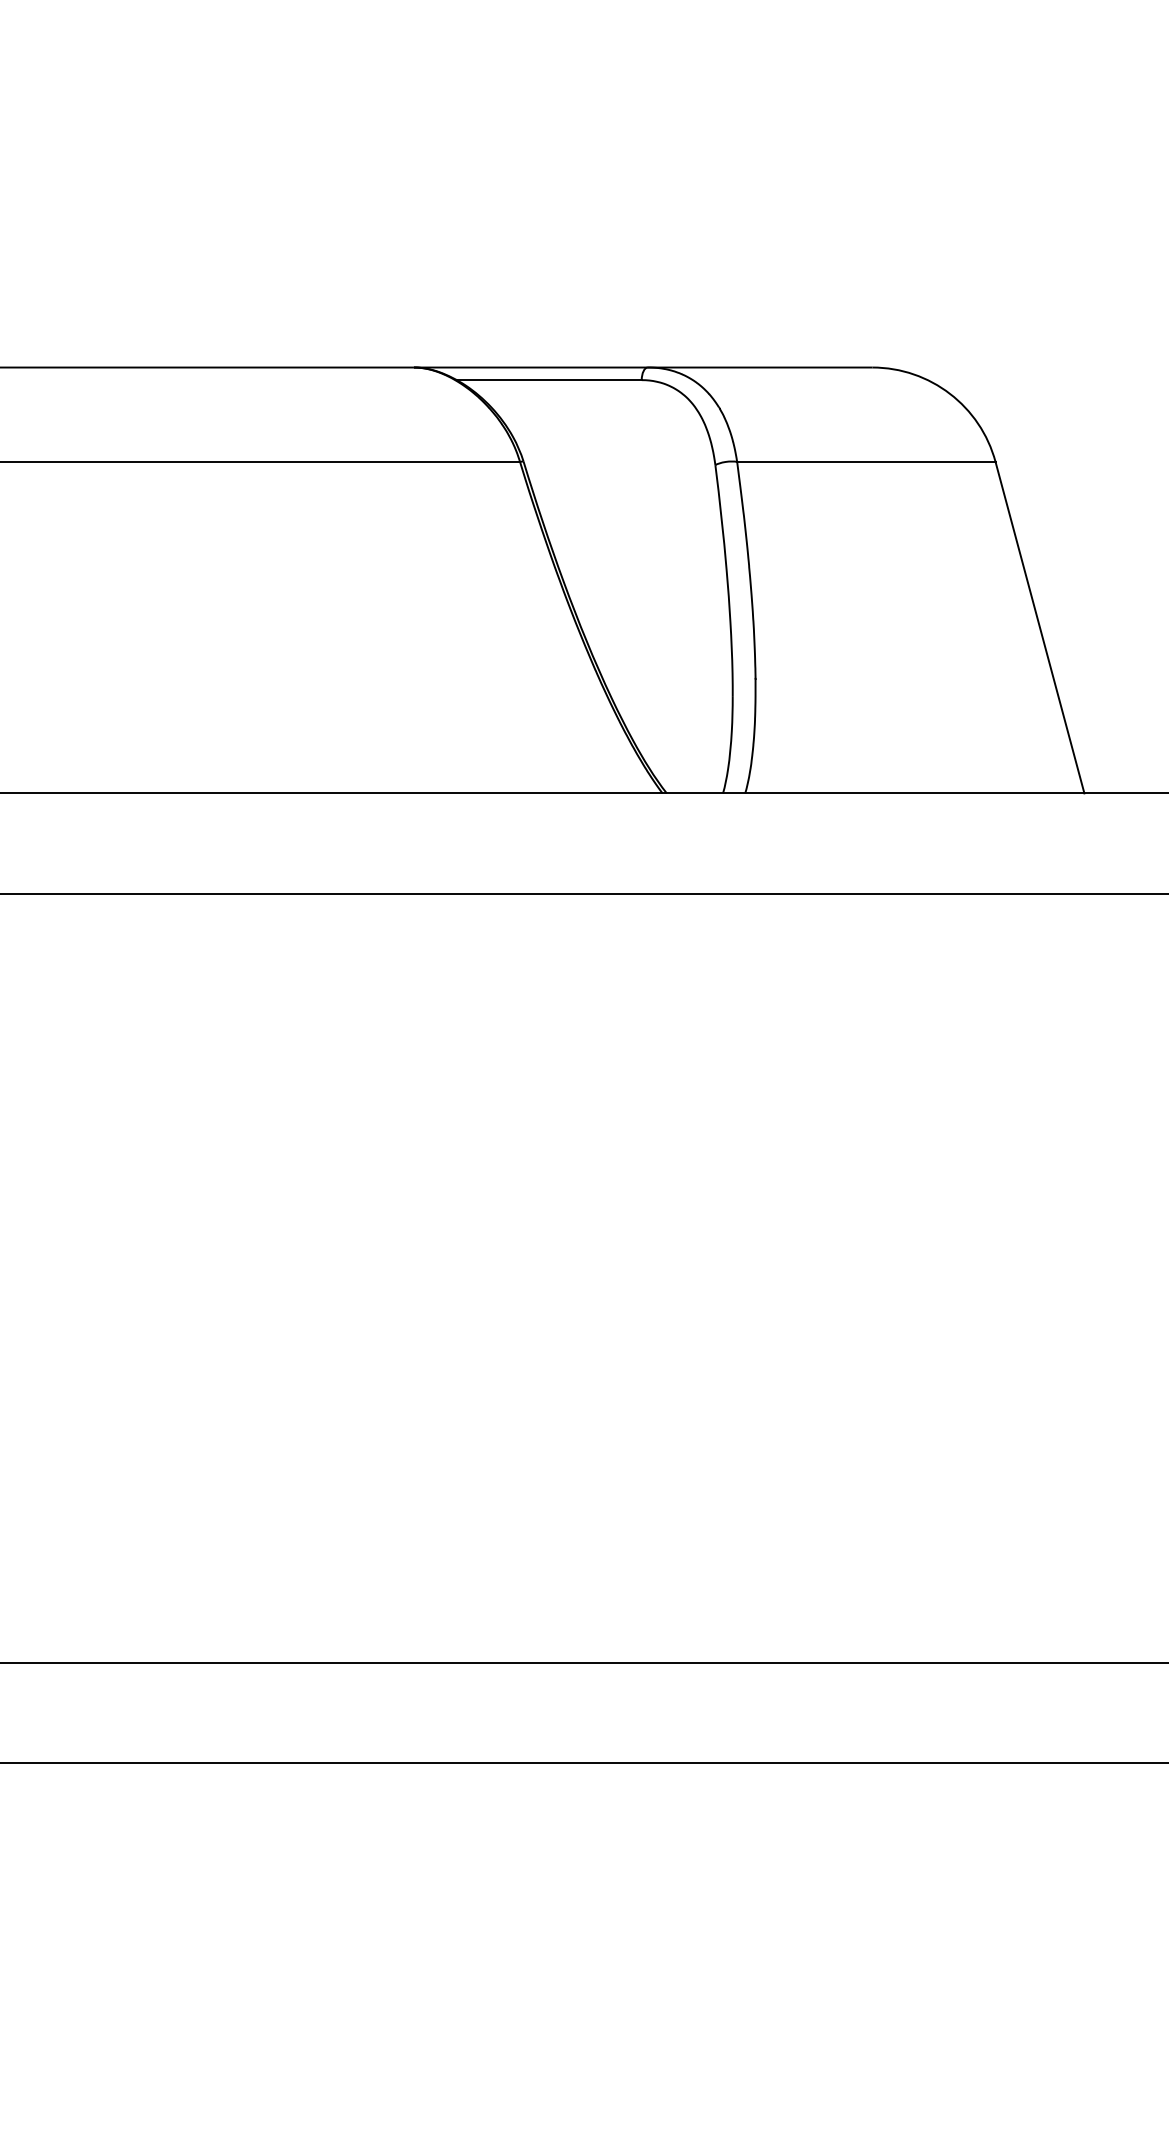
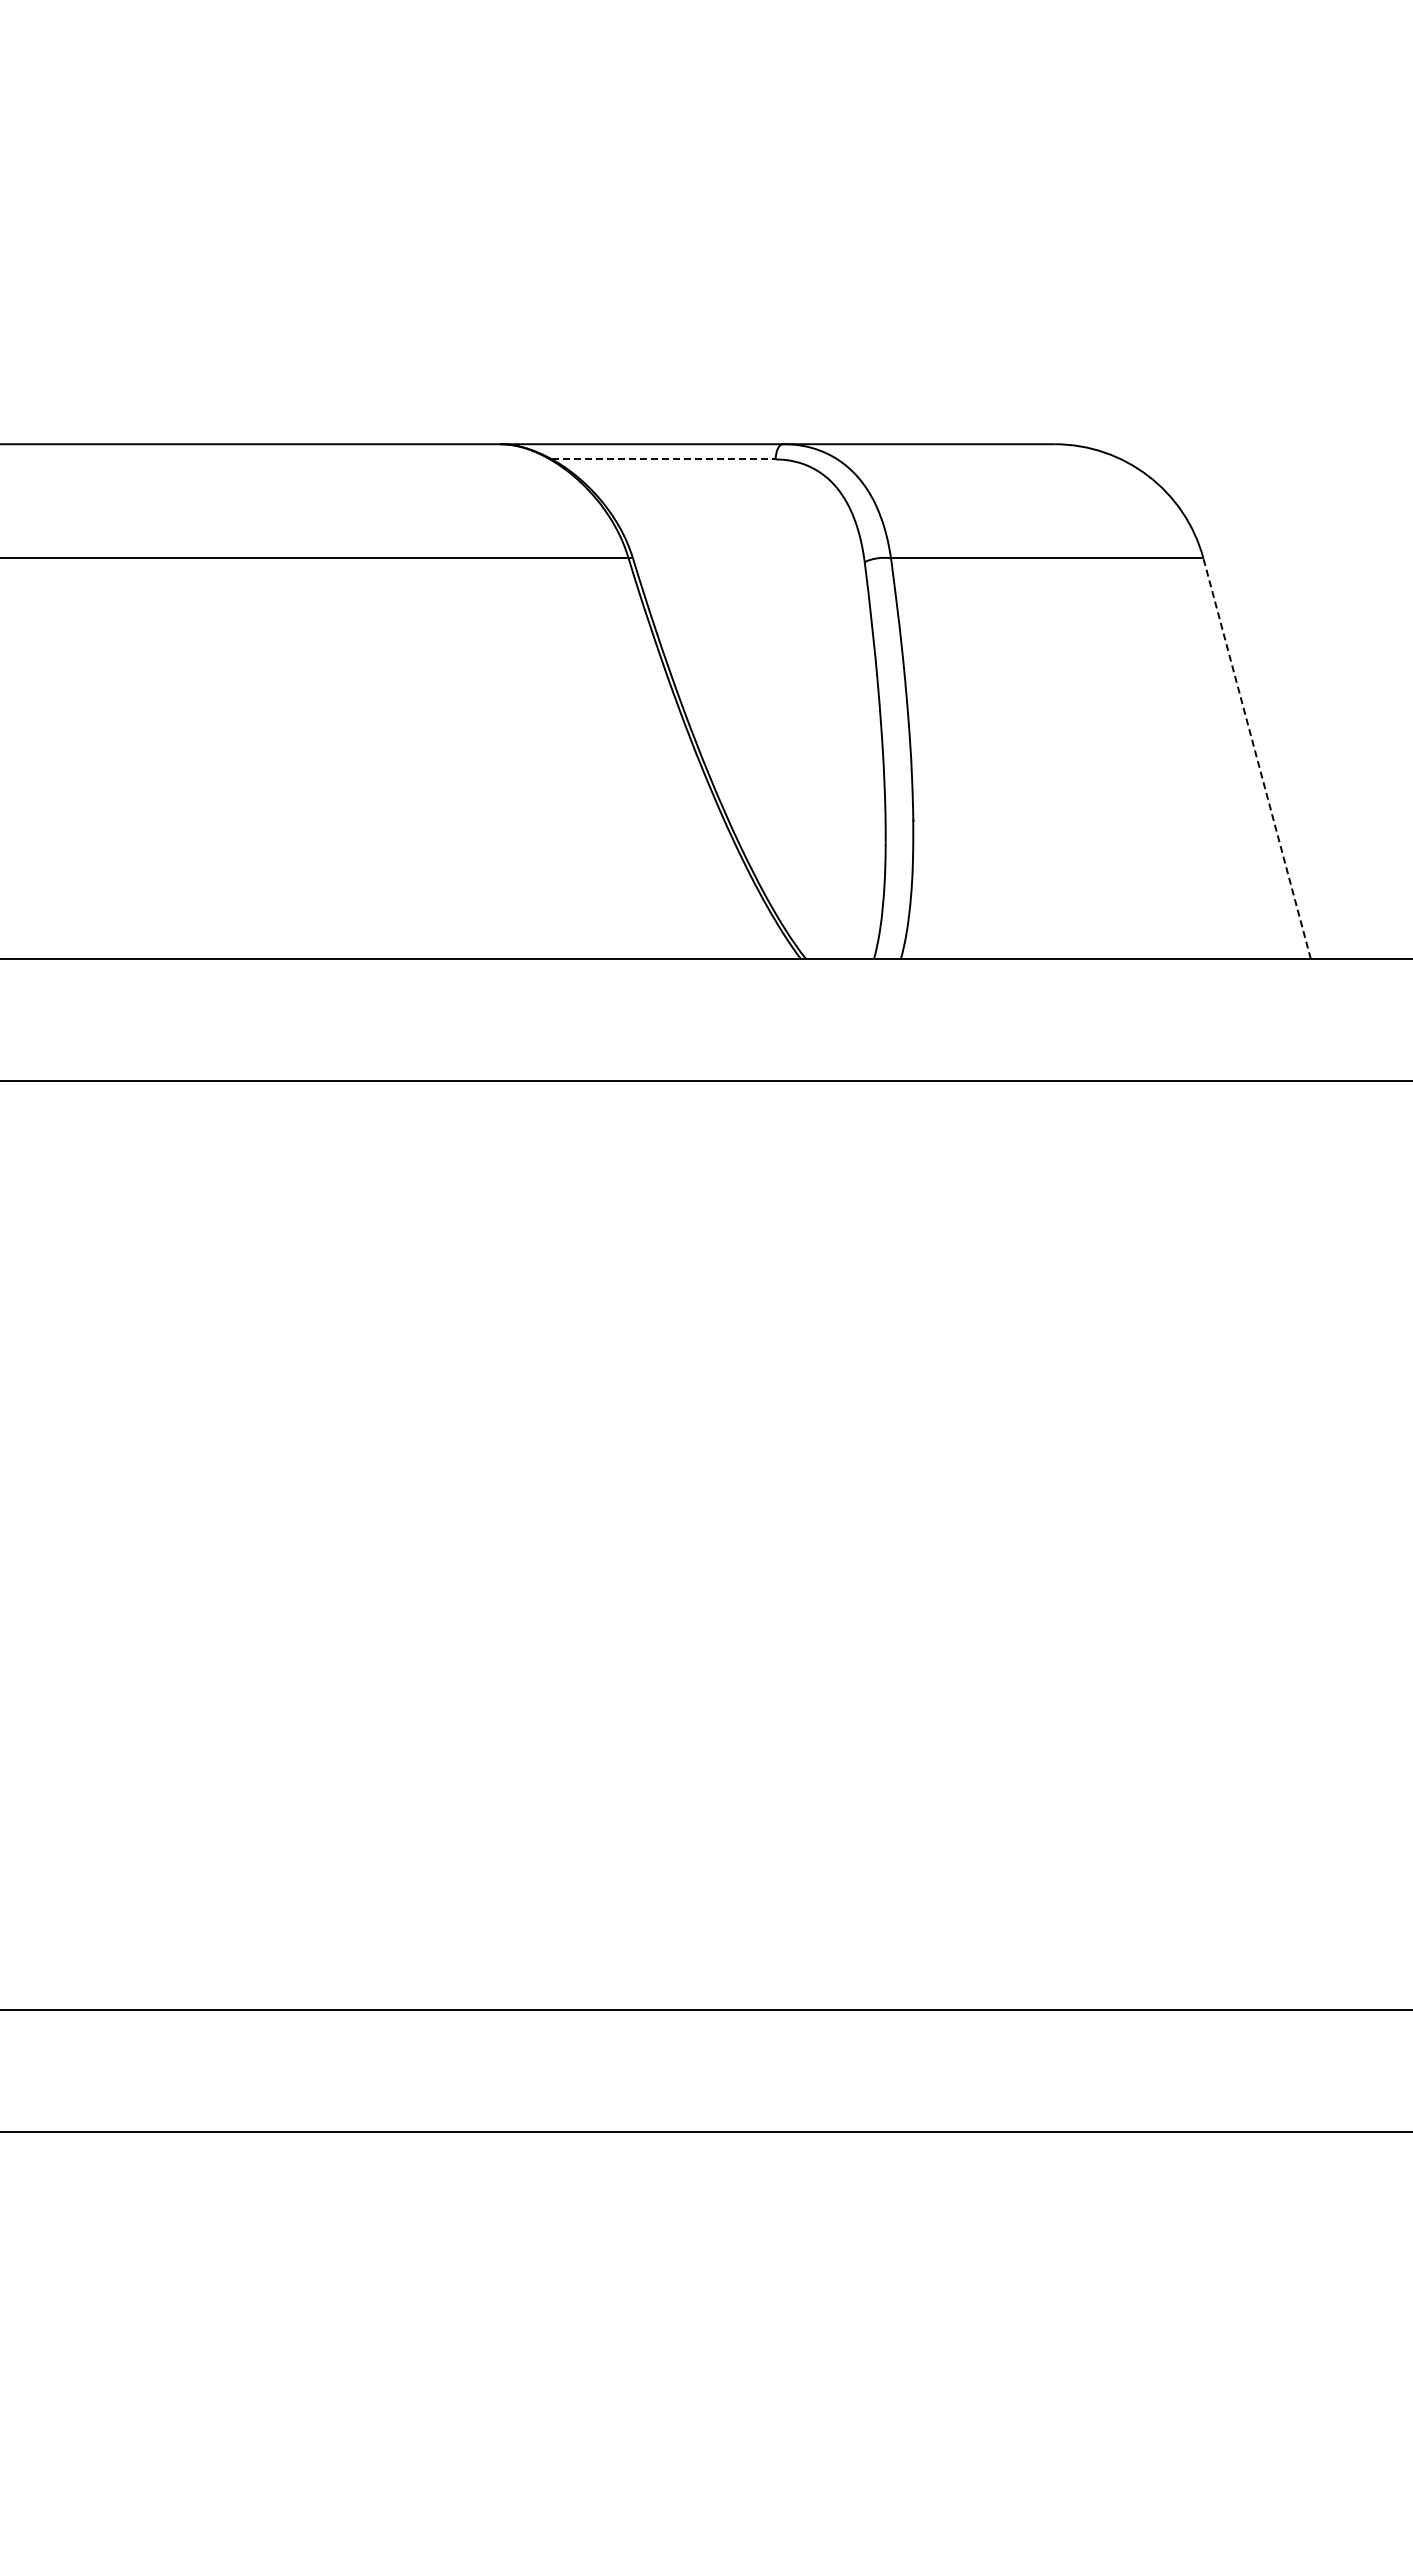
line: (549, 380) -> (664, 459), solid -> dashed
line: (1040, 627) -> (1257, 758), solid -> dashed

